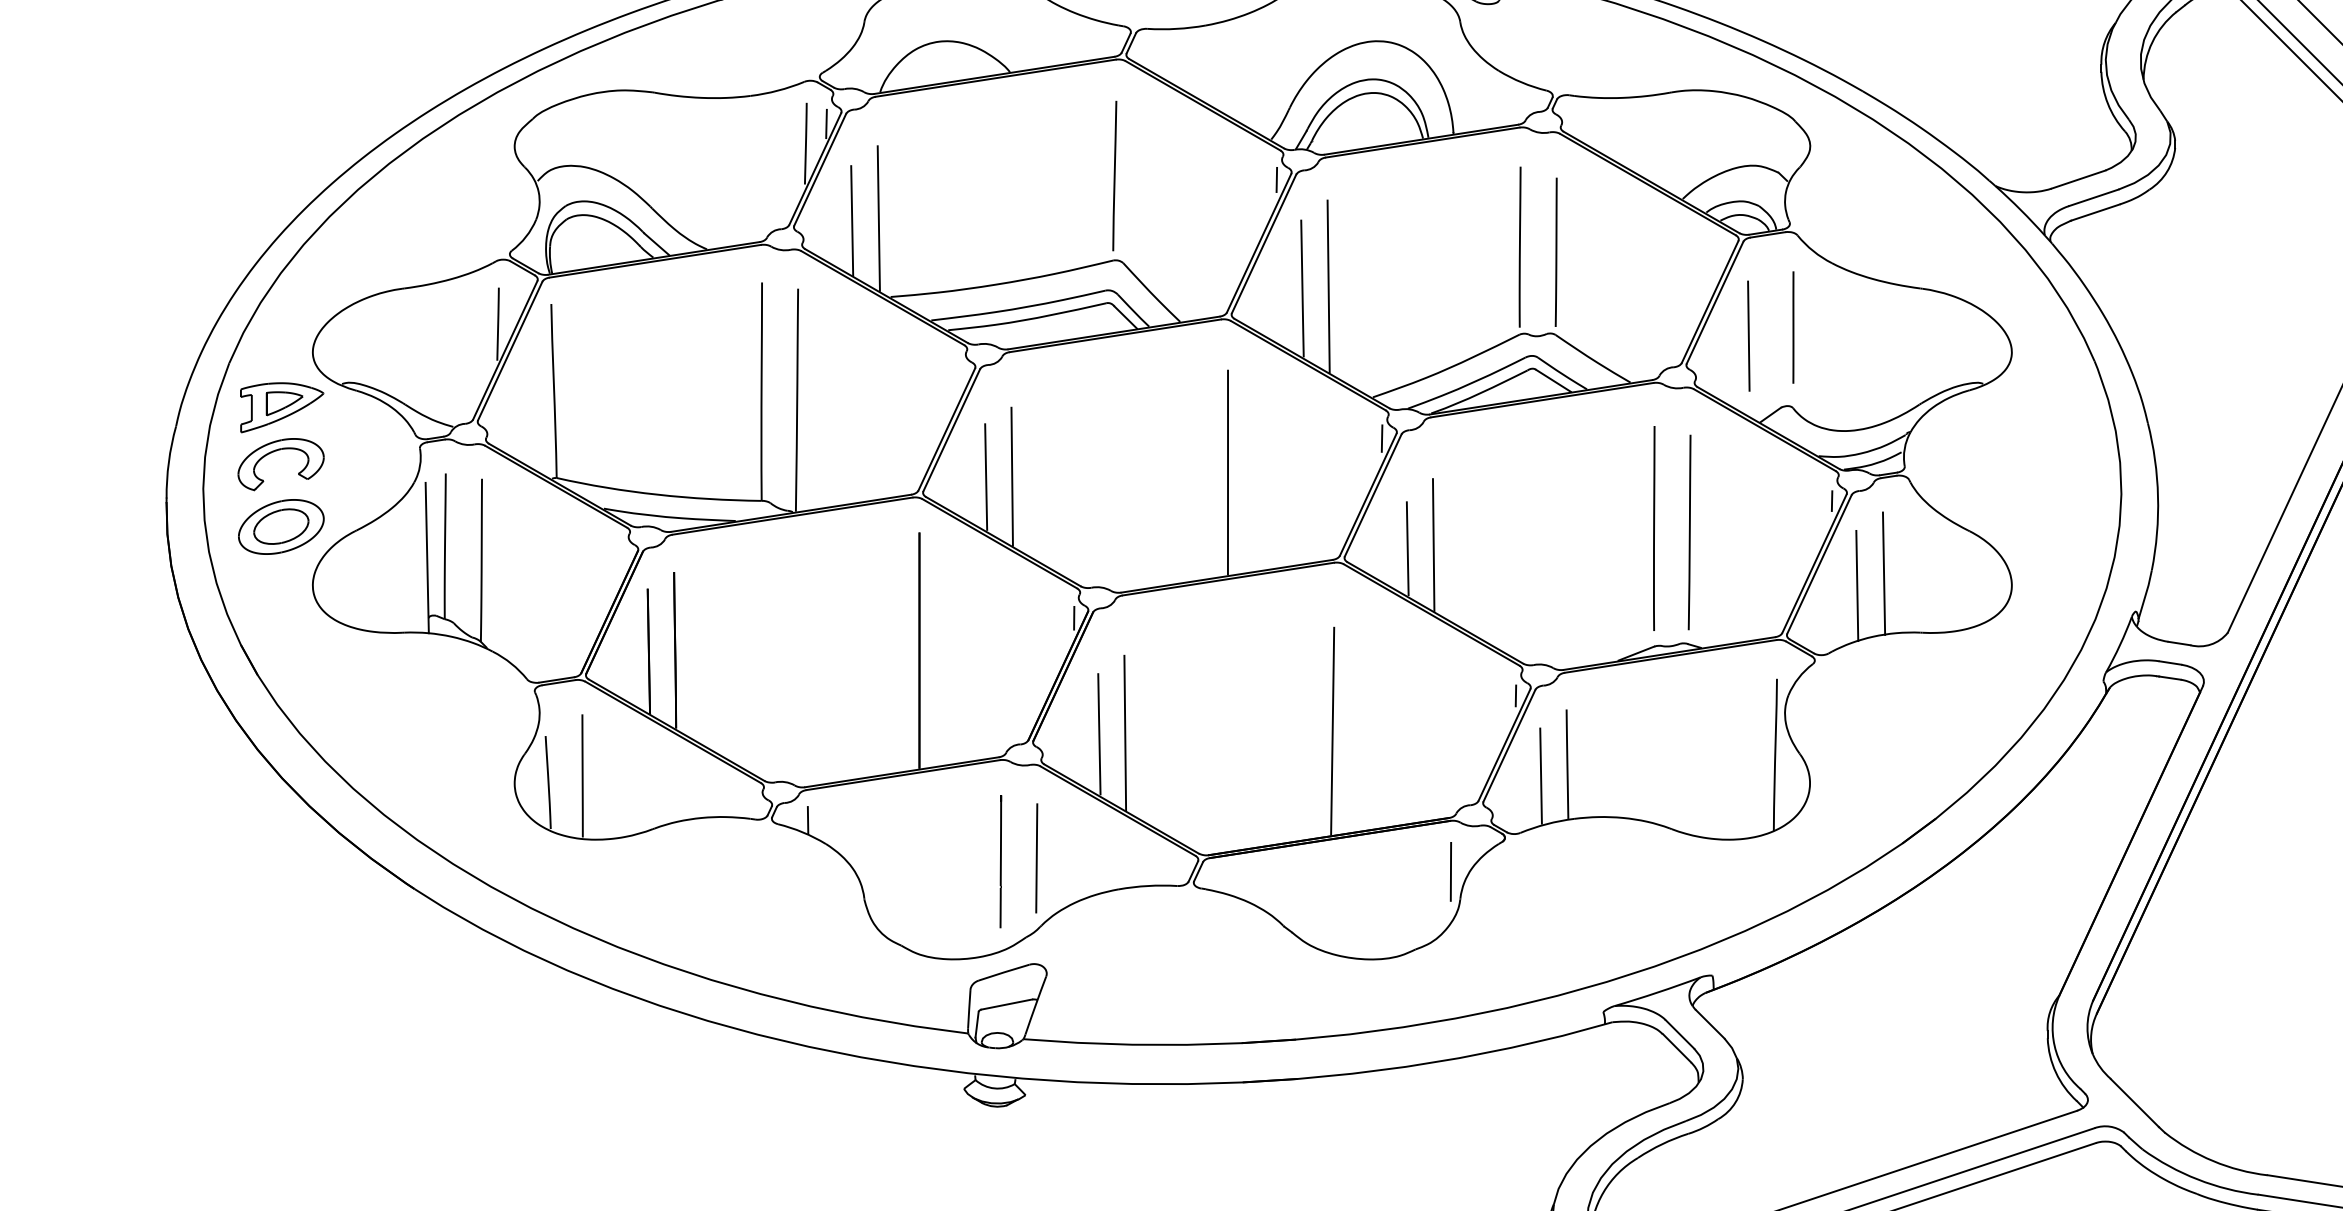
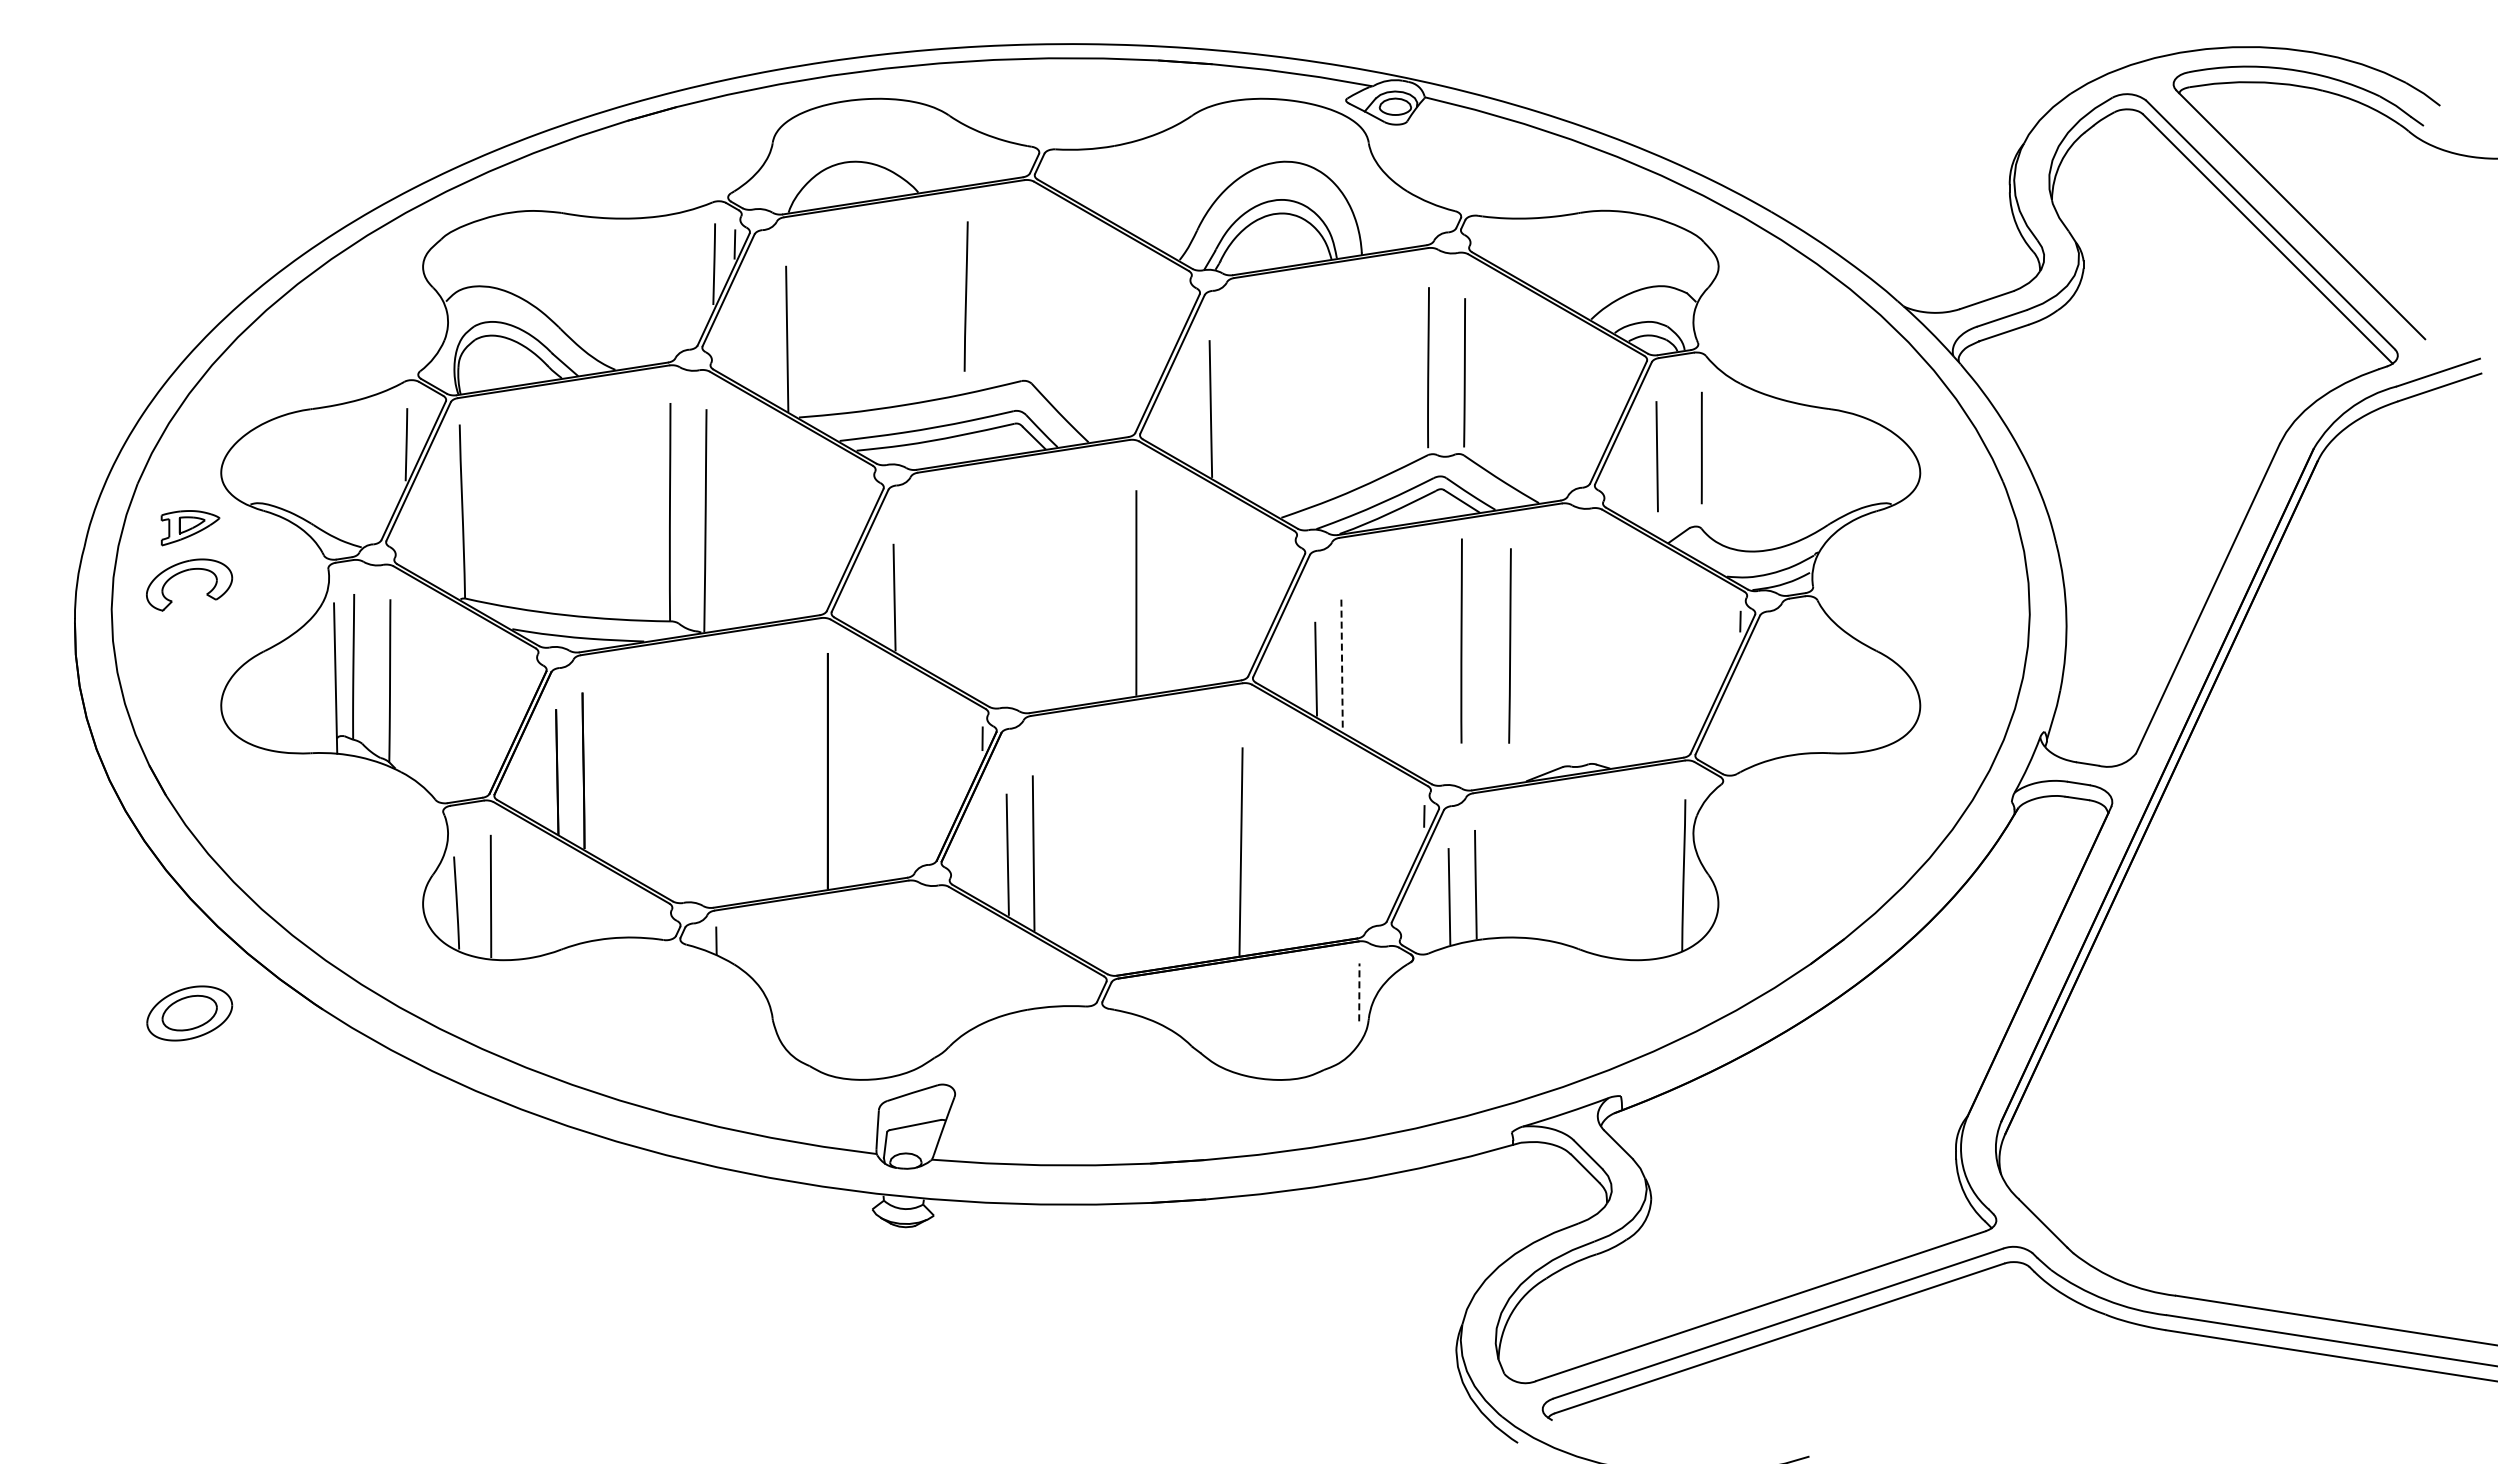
line: (1114, 176) -> (965, 296), moved
line: (1276, 180) -> (1184, 300), removed
line: (852, 220) -> (760, 340), removed
line: (1328, 286) -> (1236, 406), removed
part: (282, 407) -> (190, 527), size x0.7
line: (1382, 438) -> (1290, 558), removed
line: (1012, 477) -> (920, 597), removed
part: (281, 527) -> (189, 1013), moved
line: (1654, 528) -> (1461, 640), moved
line: (1689, 532) -> (1509, 645), moved
line: (1434, 545) -> (1342, 665), solid -> dashed
line: (1884, 574) -> (1792, 694), removed
line: (1857, 586) -> (1765, 706), removed
line: (1036, 858) -> (944, 978), removed
line: (1001, 861) -> (909, 981), removed
line: (1451, 872) -> (1359, 992), solid -> dashed

